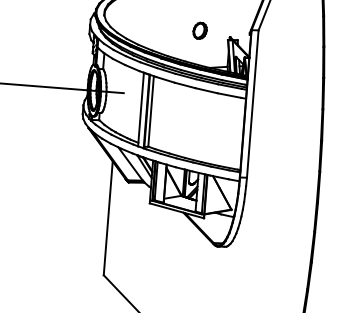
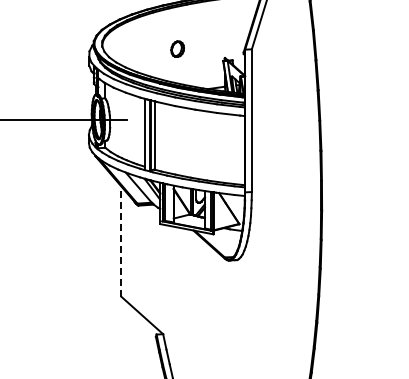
part: (200, 30) -> (177, 48), moved
line: (108, 218) -> (121, 241), solid -> dashed

